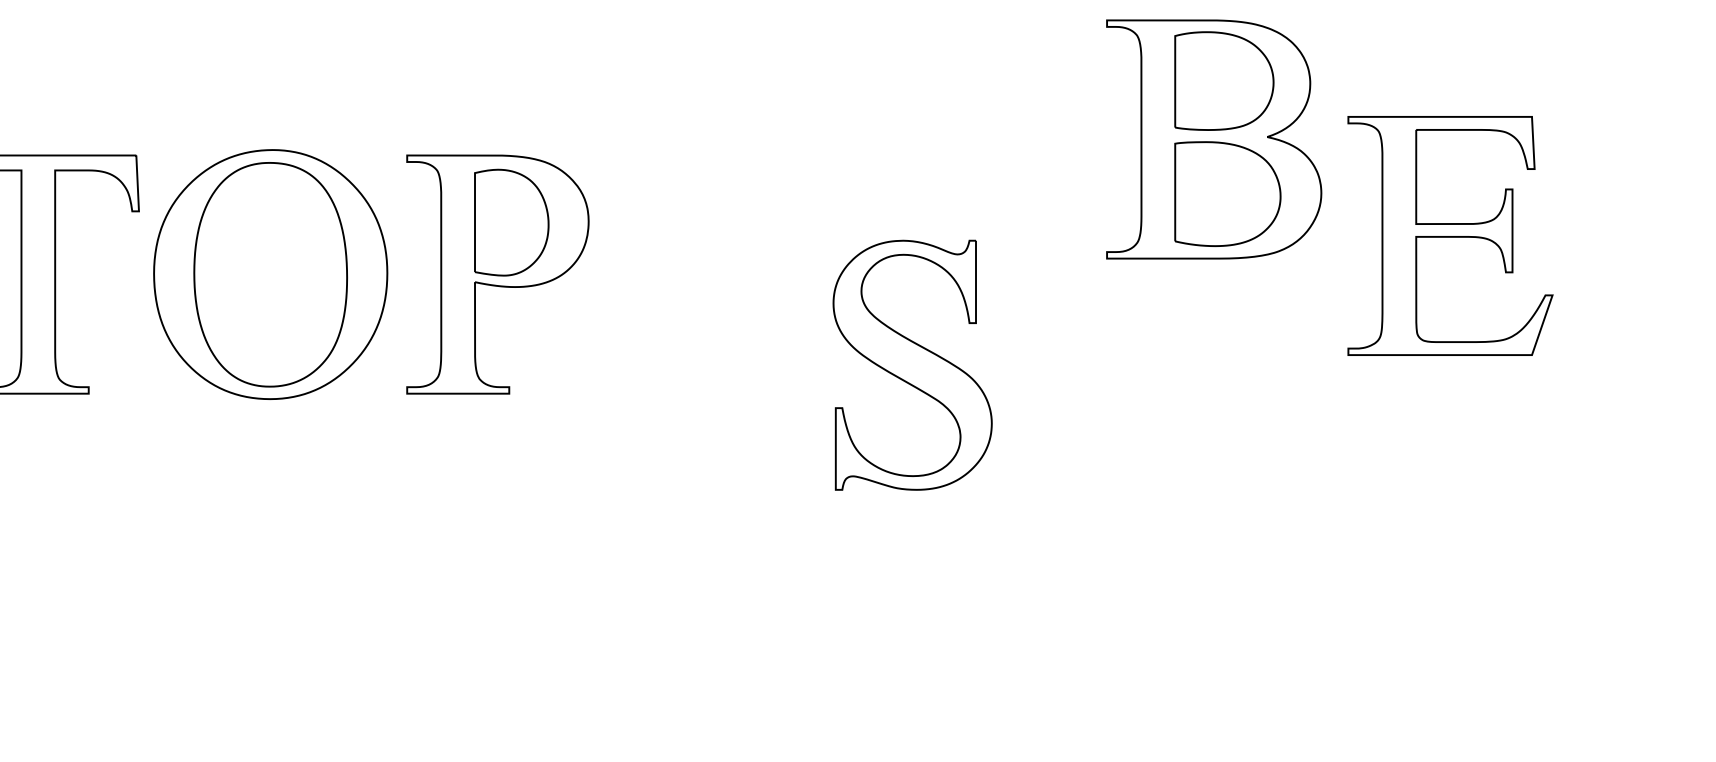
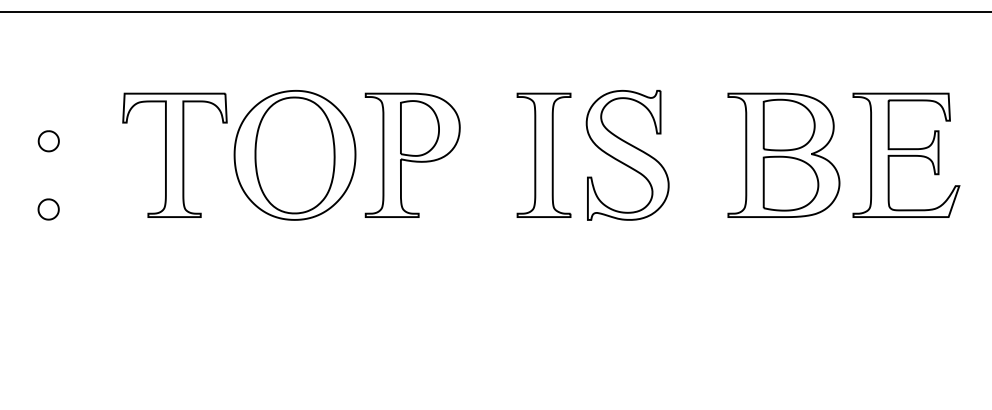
part: (1213, 137) -> (783, 154), moved
part: (1450, 234) -> (906, 154), moved
part: (750, 272) -> (543, 154), added
part: (912, 365) -> (627, 155), moved

